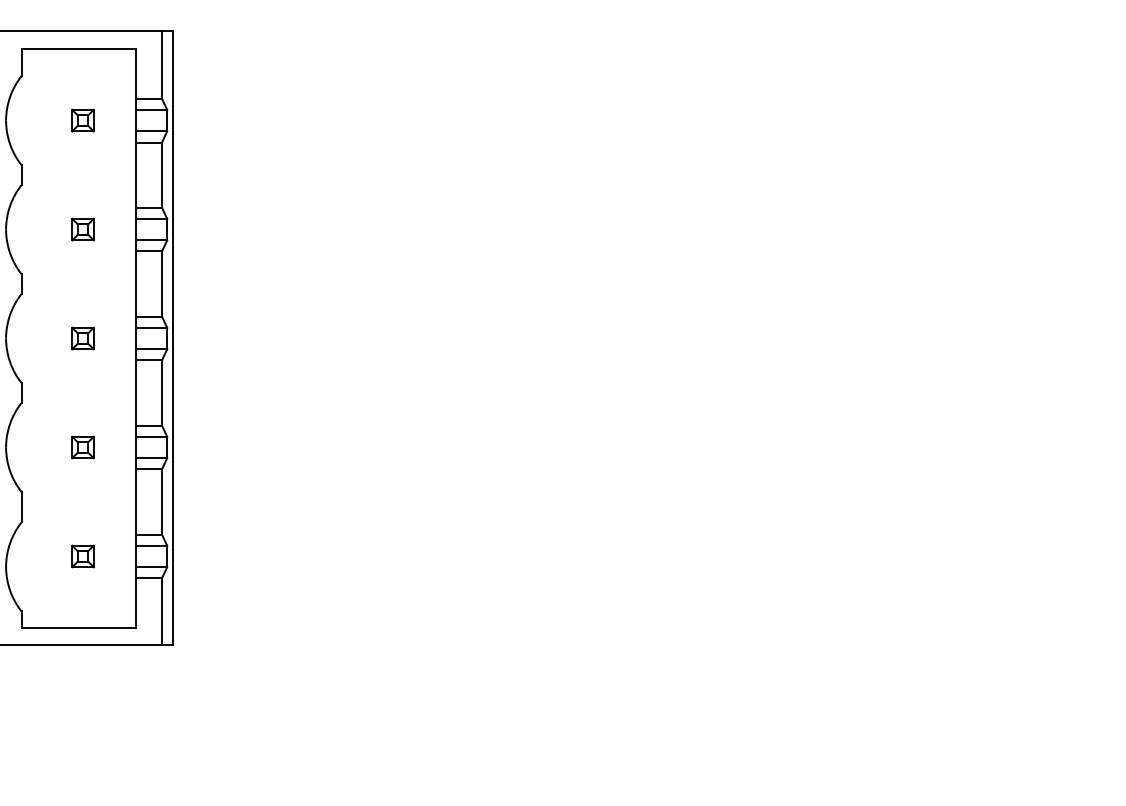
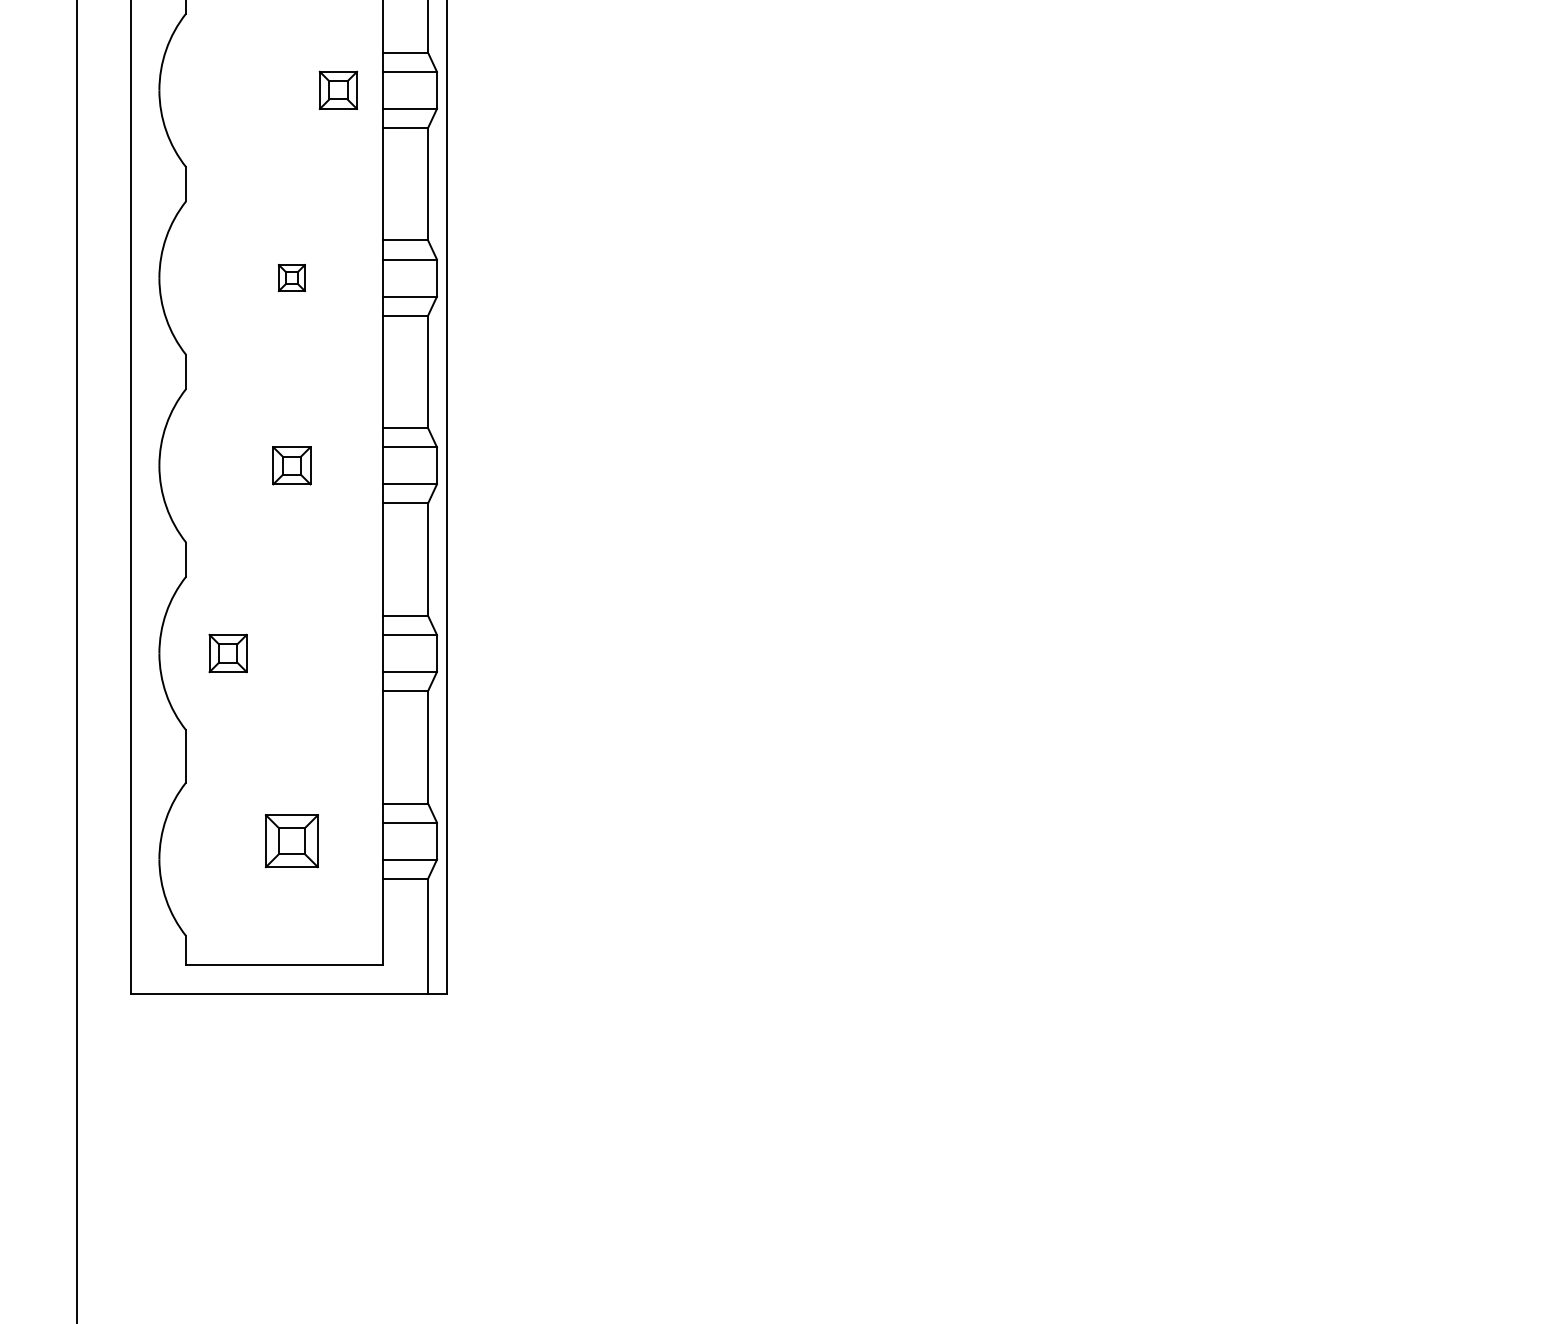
part: (82, 120) -> (337, 90), moved
part: (82, 229) -> (291, 277), size x0.7
part: (82, 447) -> (227, 653), moved
part: (82, 556) -> (291, 841), size x1.4

